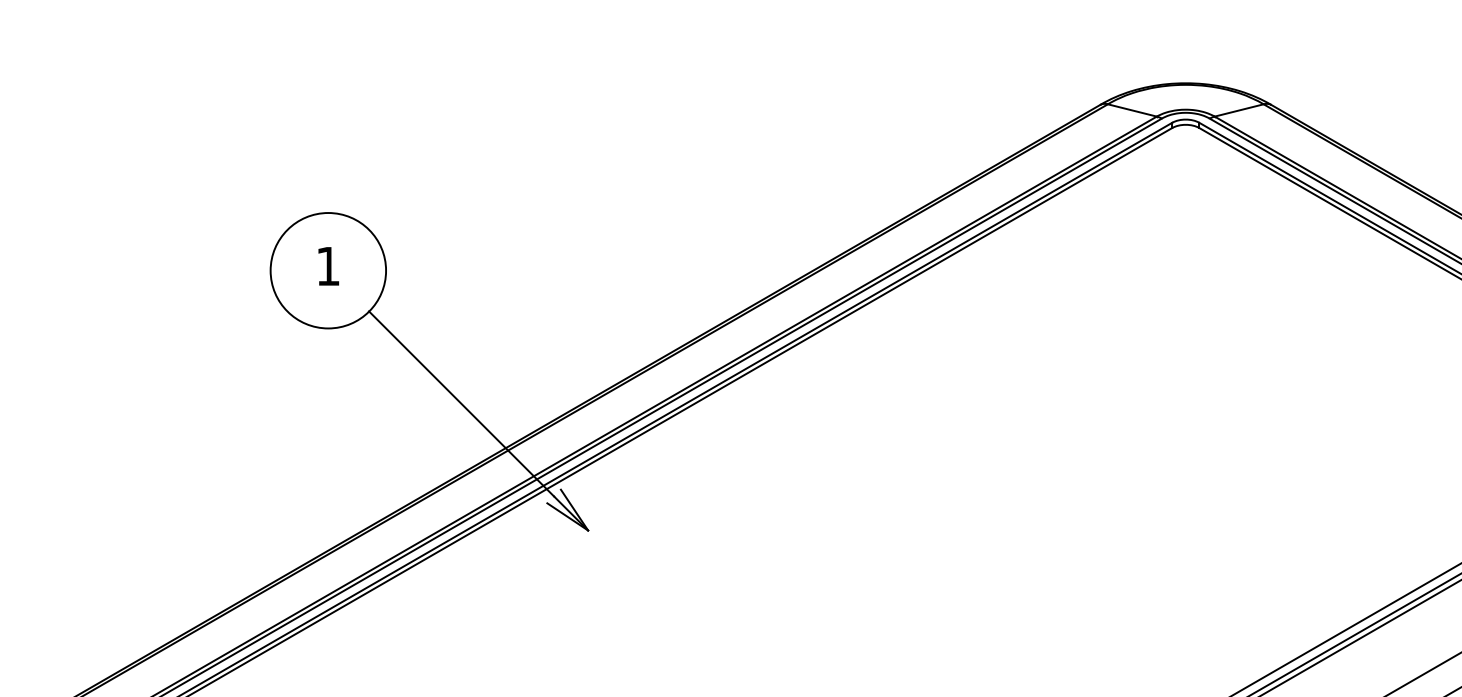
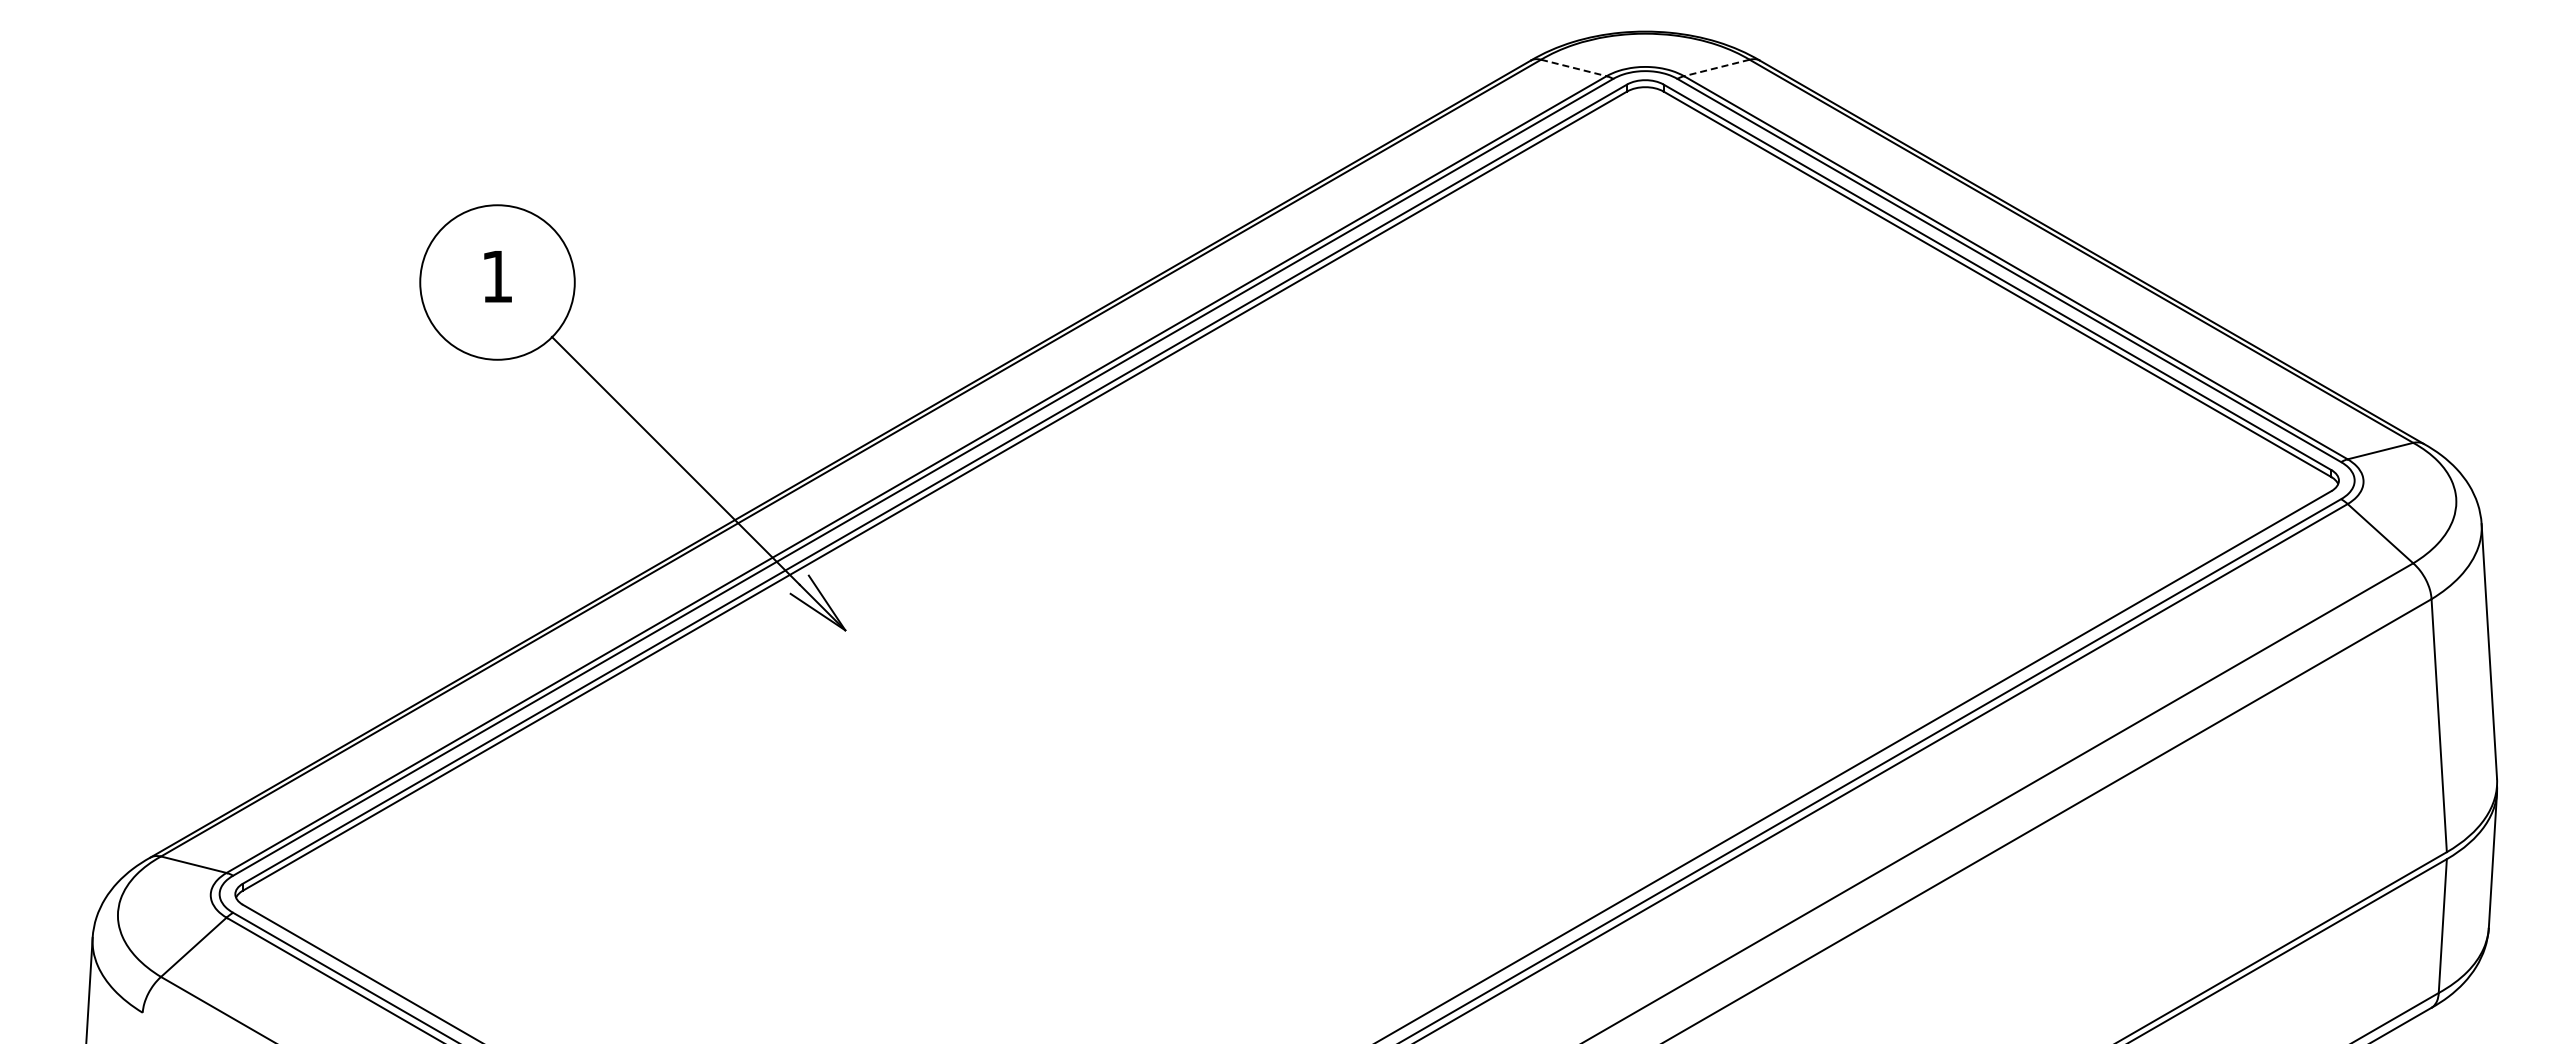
line: (1132, 110) -> (1573, 67), solid -> dashed
line: (1238, 110) -> (1716, 67), solid -> dashed

